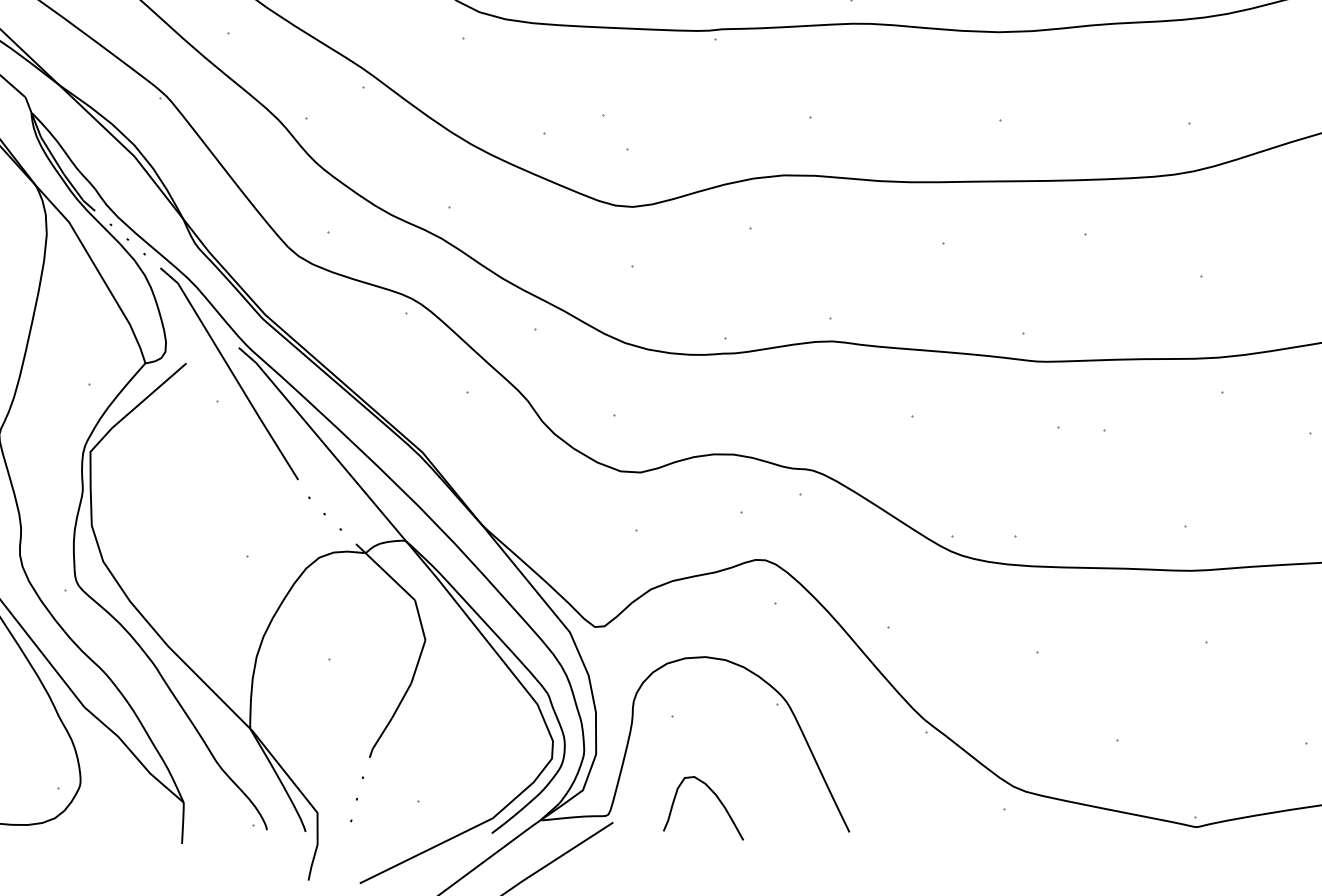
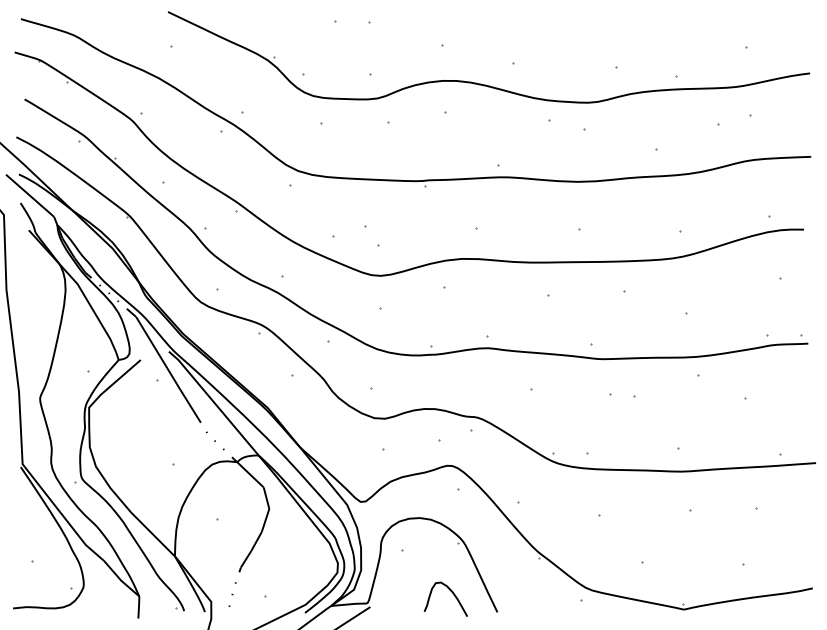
curve: (713, 795) -> (451, 592), moved

